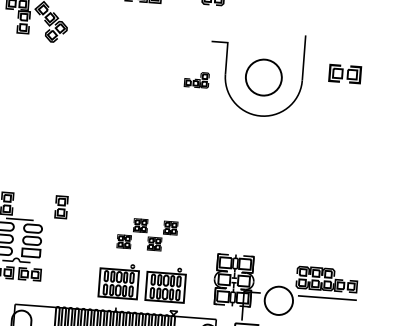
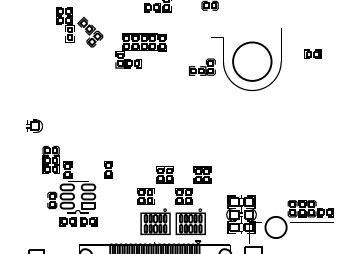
part: (116, 51) -> (140, 50), added
part: (344, 72) -> (312, 53), size x0.71
circle: (264, 77) -> (252, 61), size x1.43
part: (197, 79) -> (202, 66), size x1.43
part: (147, 234) -> (174, 185), size x1.67

